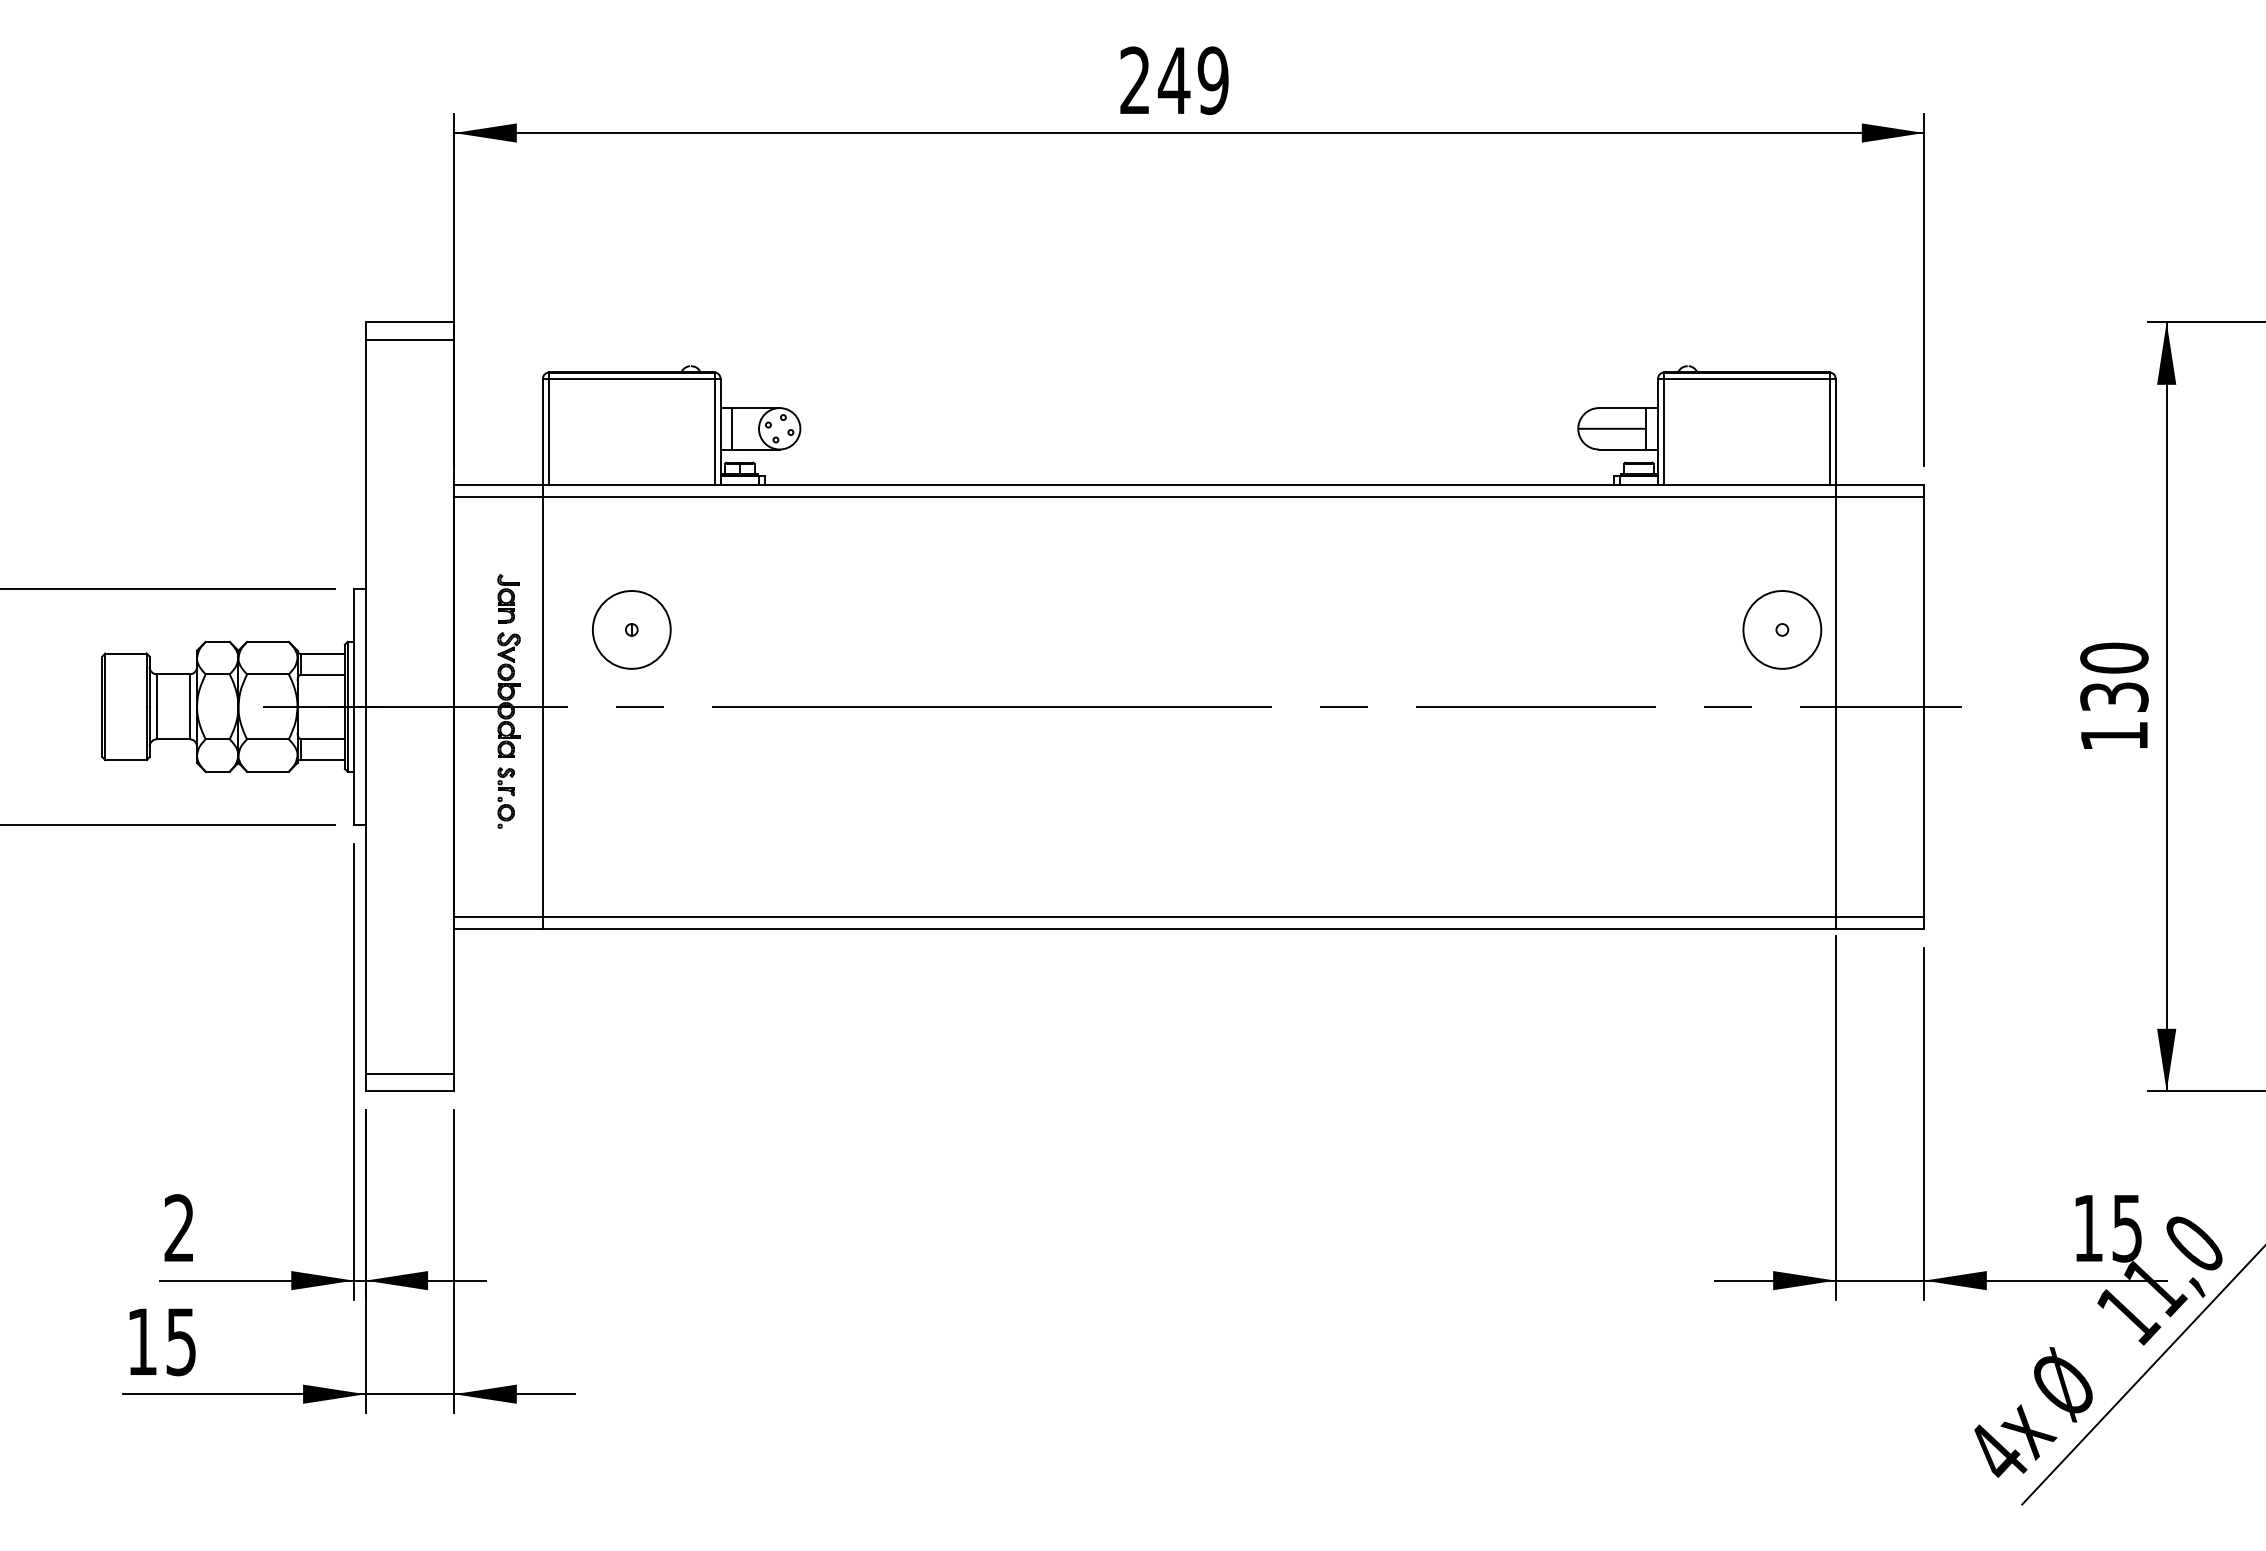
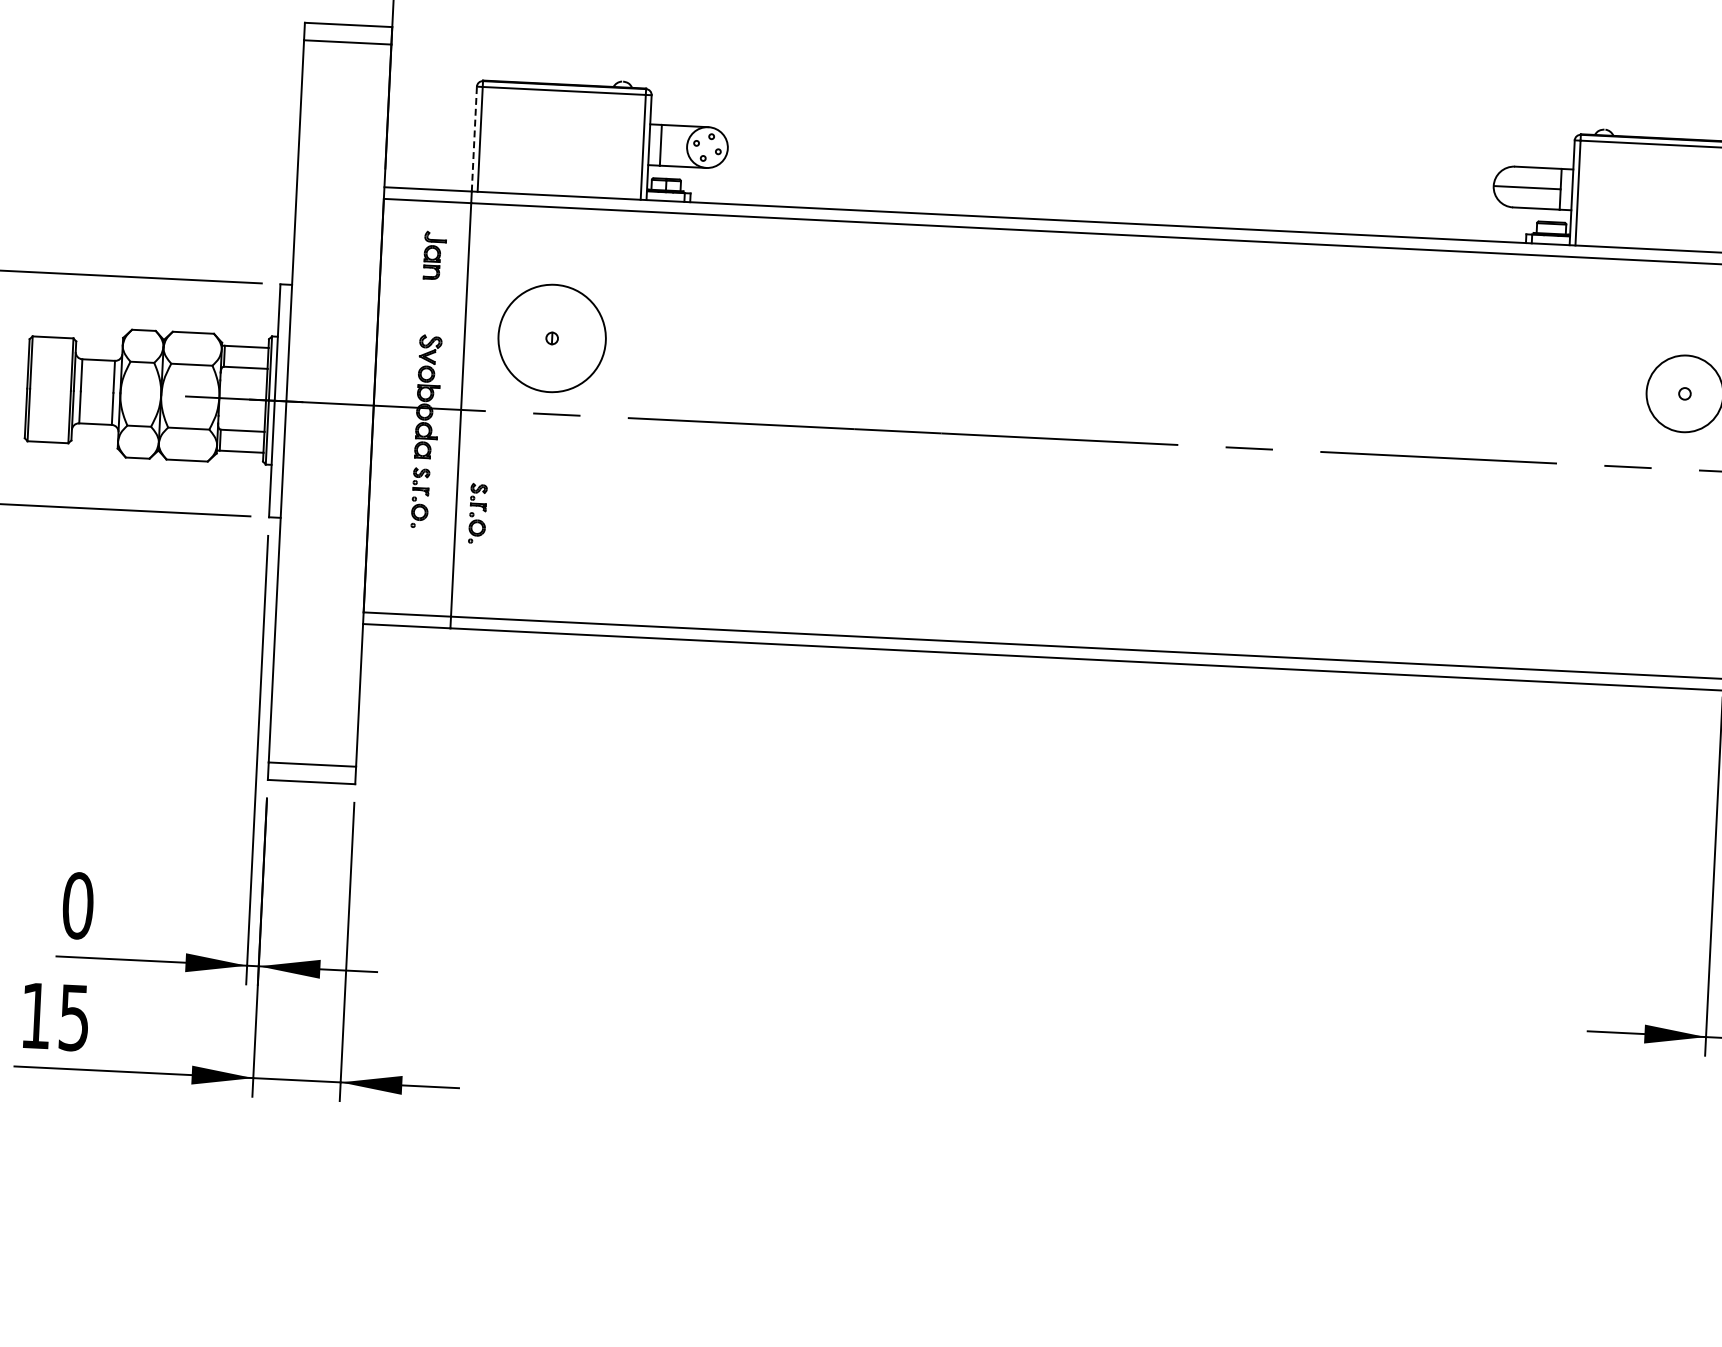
line: (543, 431) -> (474, 138), solid -> dashed
part: (508, 598) -> (434, 255), moved
circle: (631, 629) -> (551, 338), size x1.4
part: (564, 810) -> (477, 513), added
text: (179, 1228) -> (78, 906), 2 -> 0

